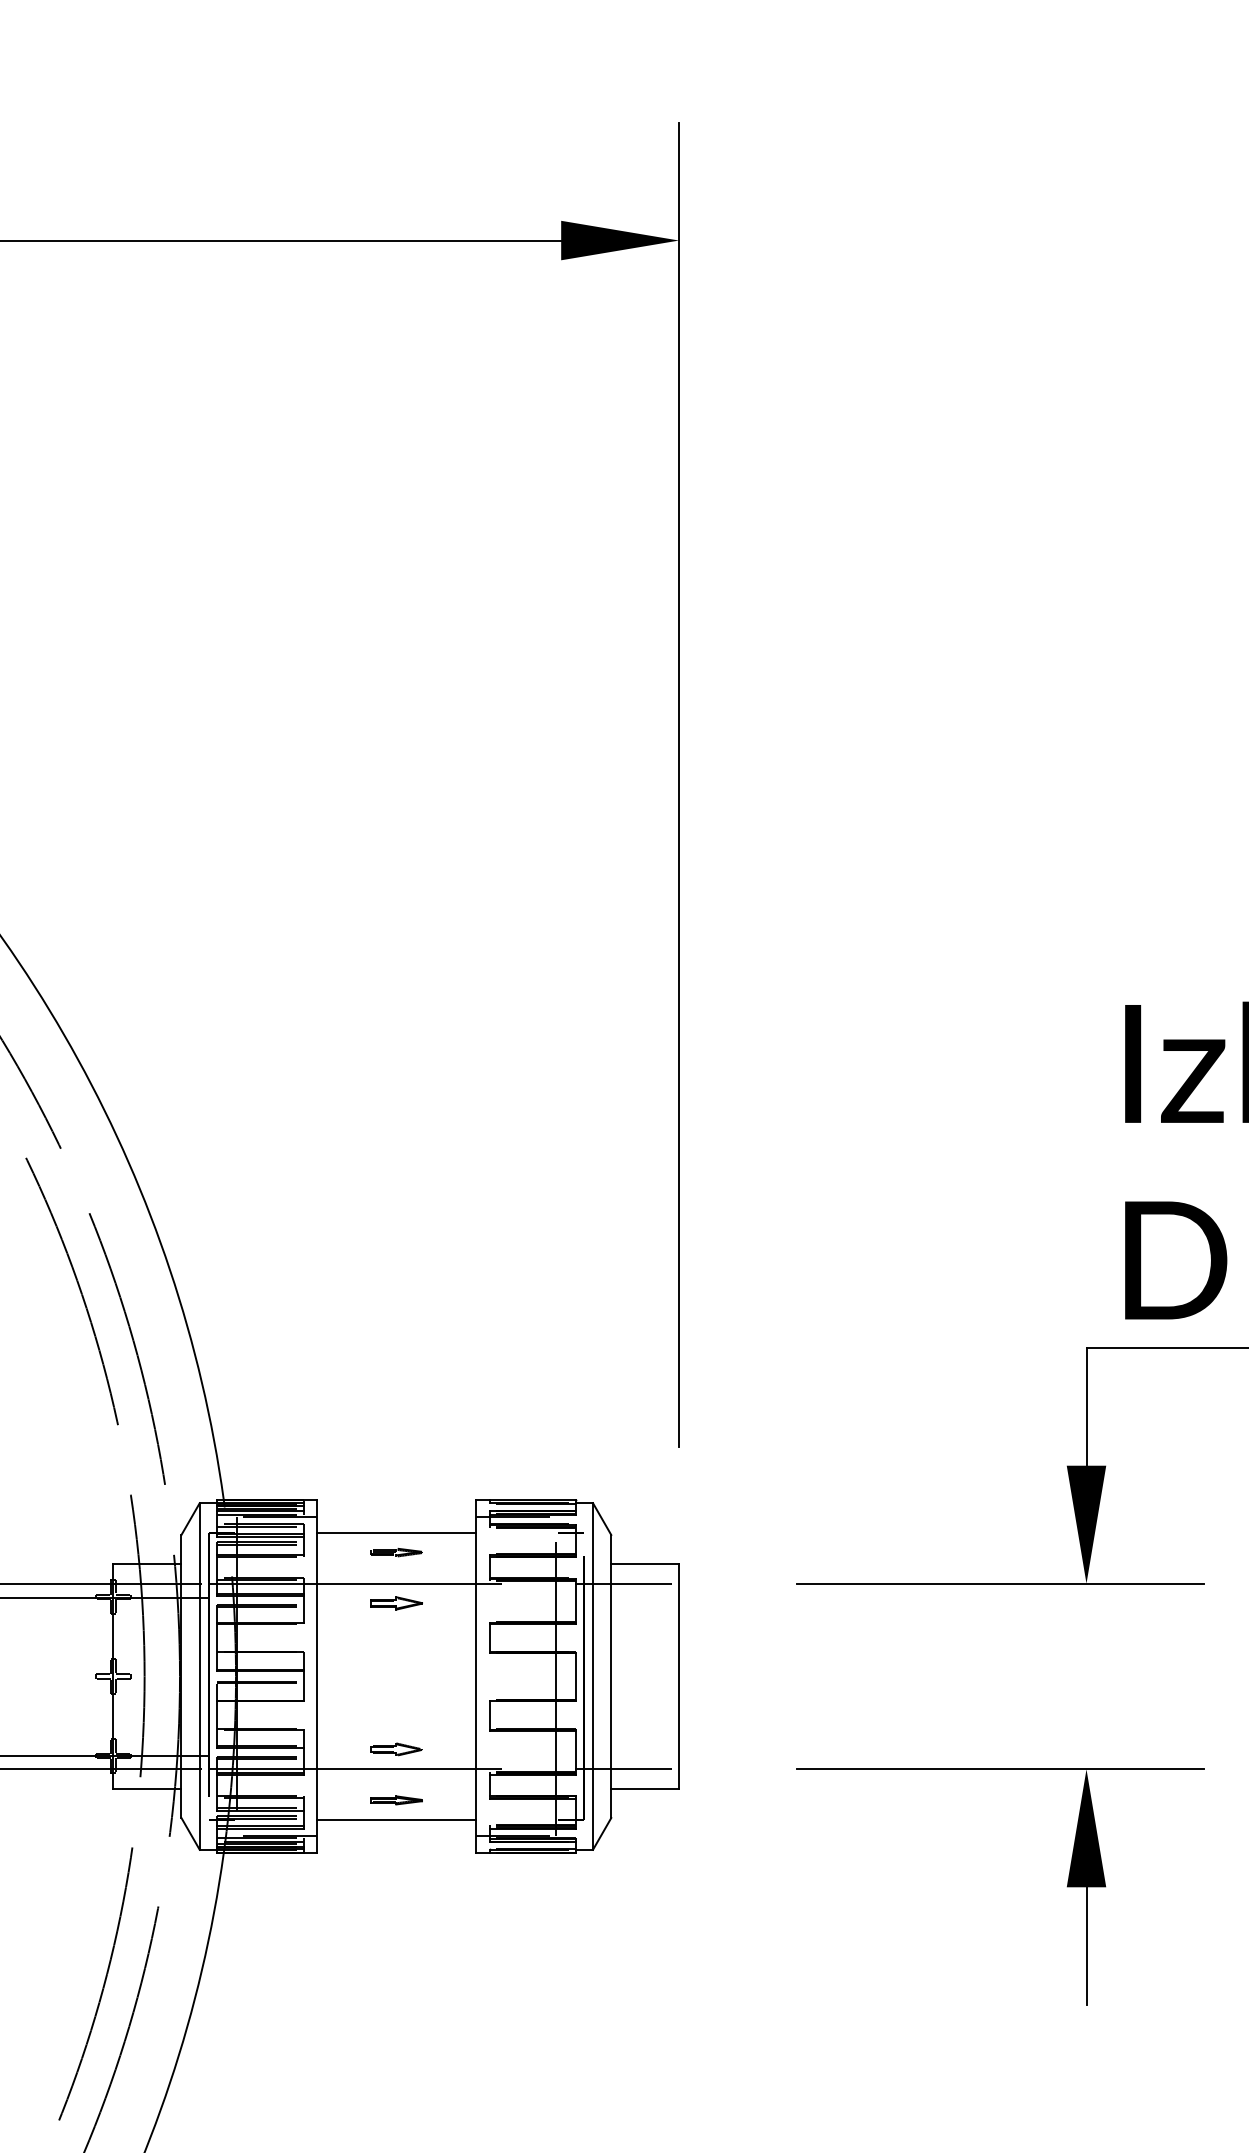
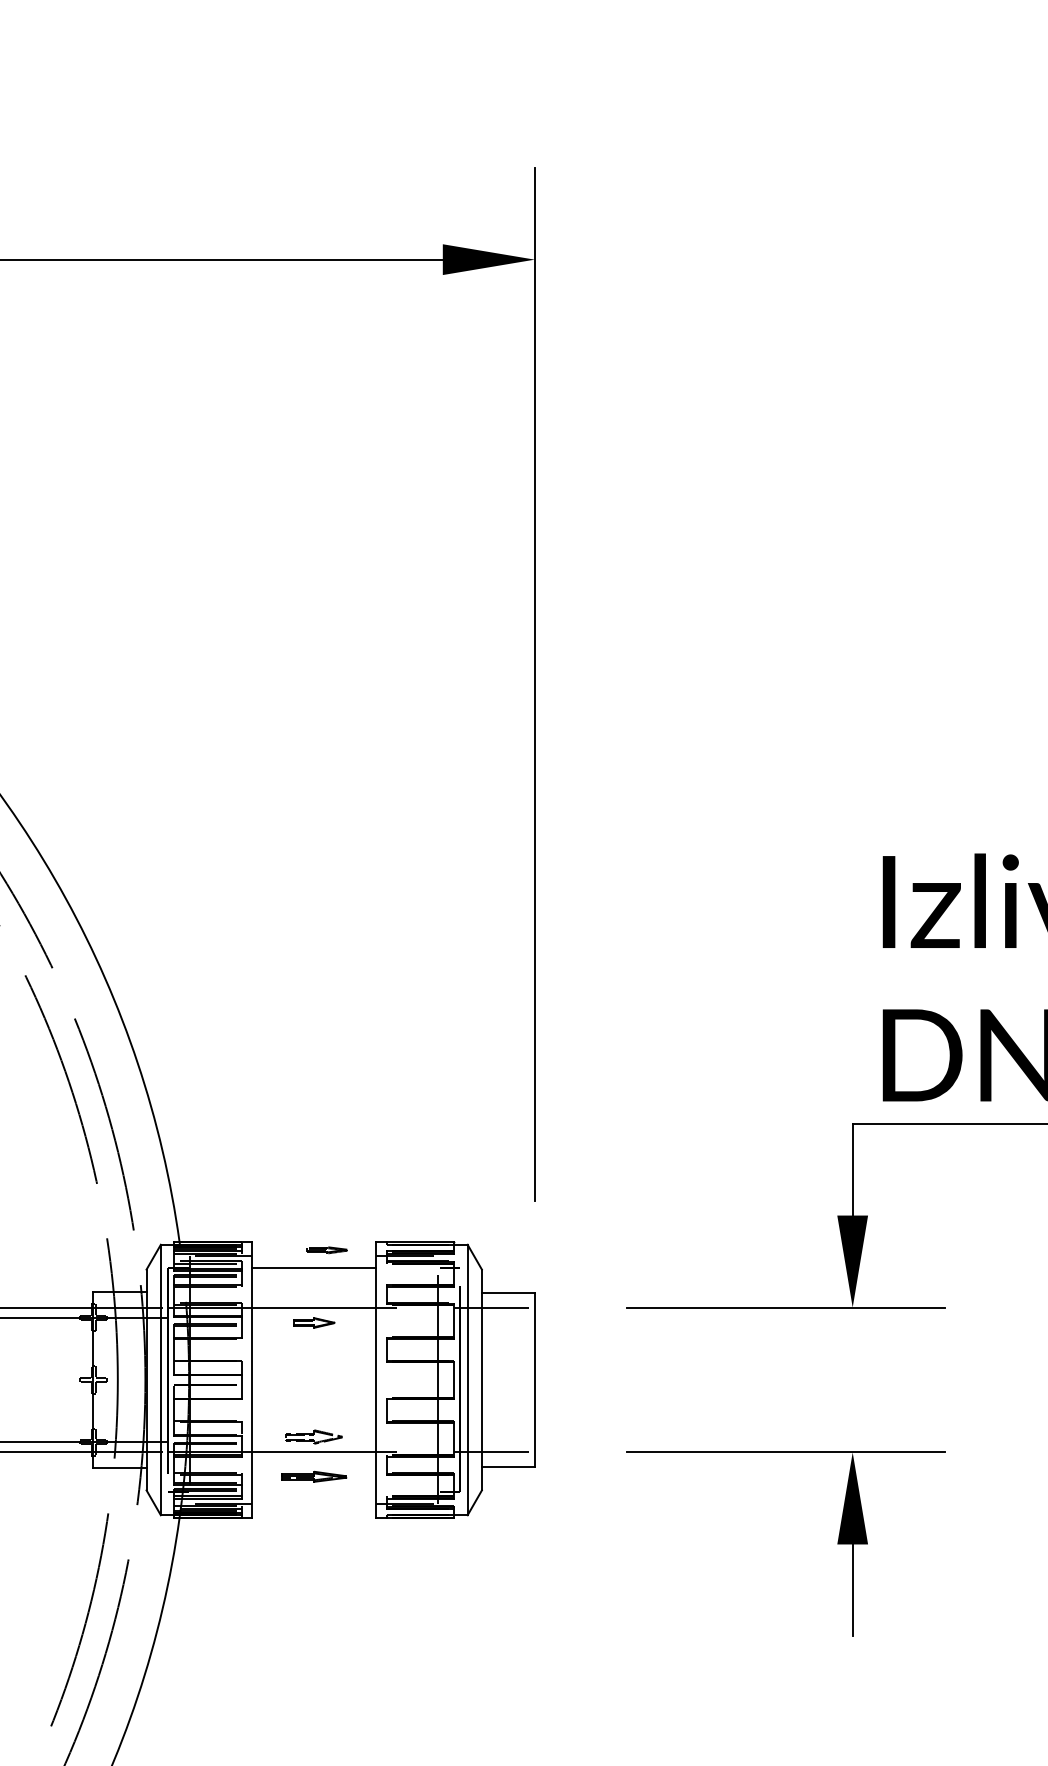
part: (395, 1552) -> (326, 1250), moved
part: (395, 1748) -> (313, 1436), size x1.4
part: (396, 1800) -> (314, 1476), size x1.6
line: (396, 1819) -> (314, 1491), removed

